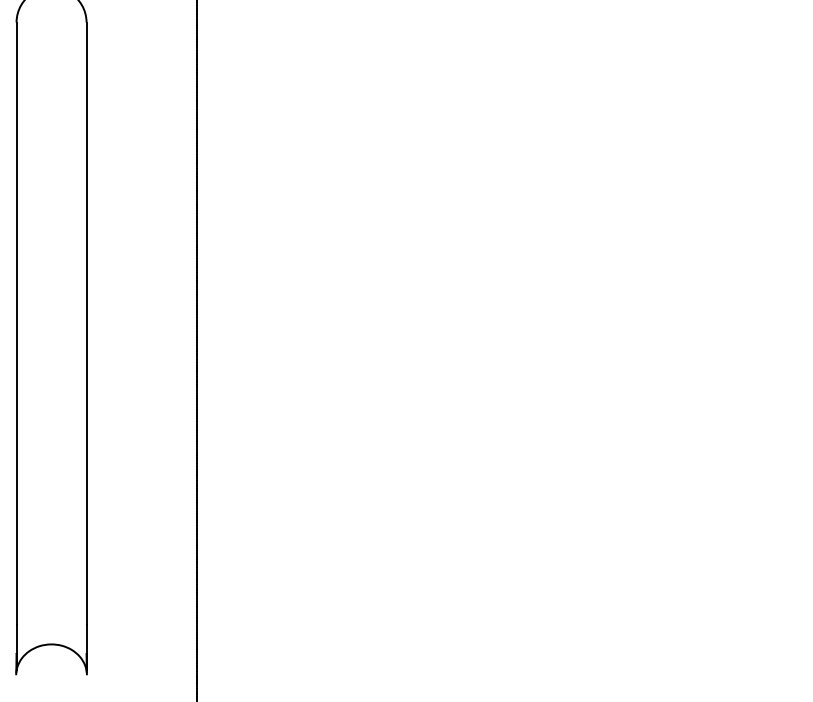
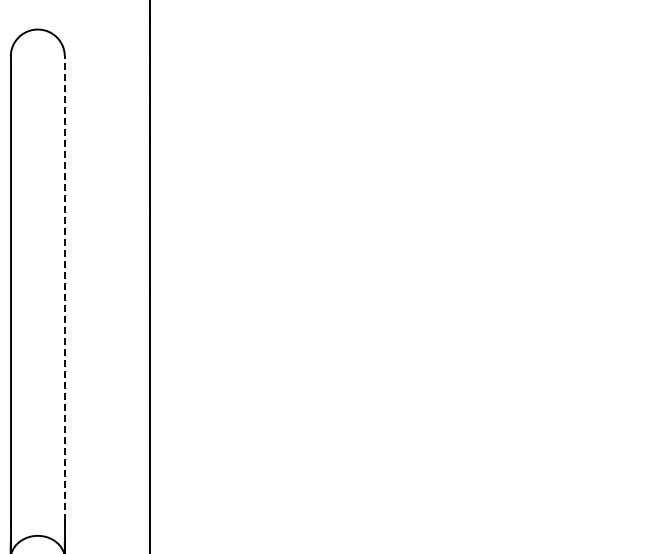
line: (86, 323) -> (64, 288), solid -> dashed

